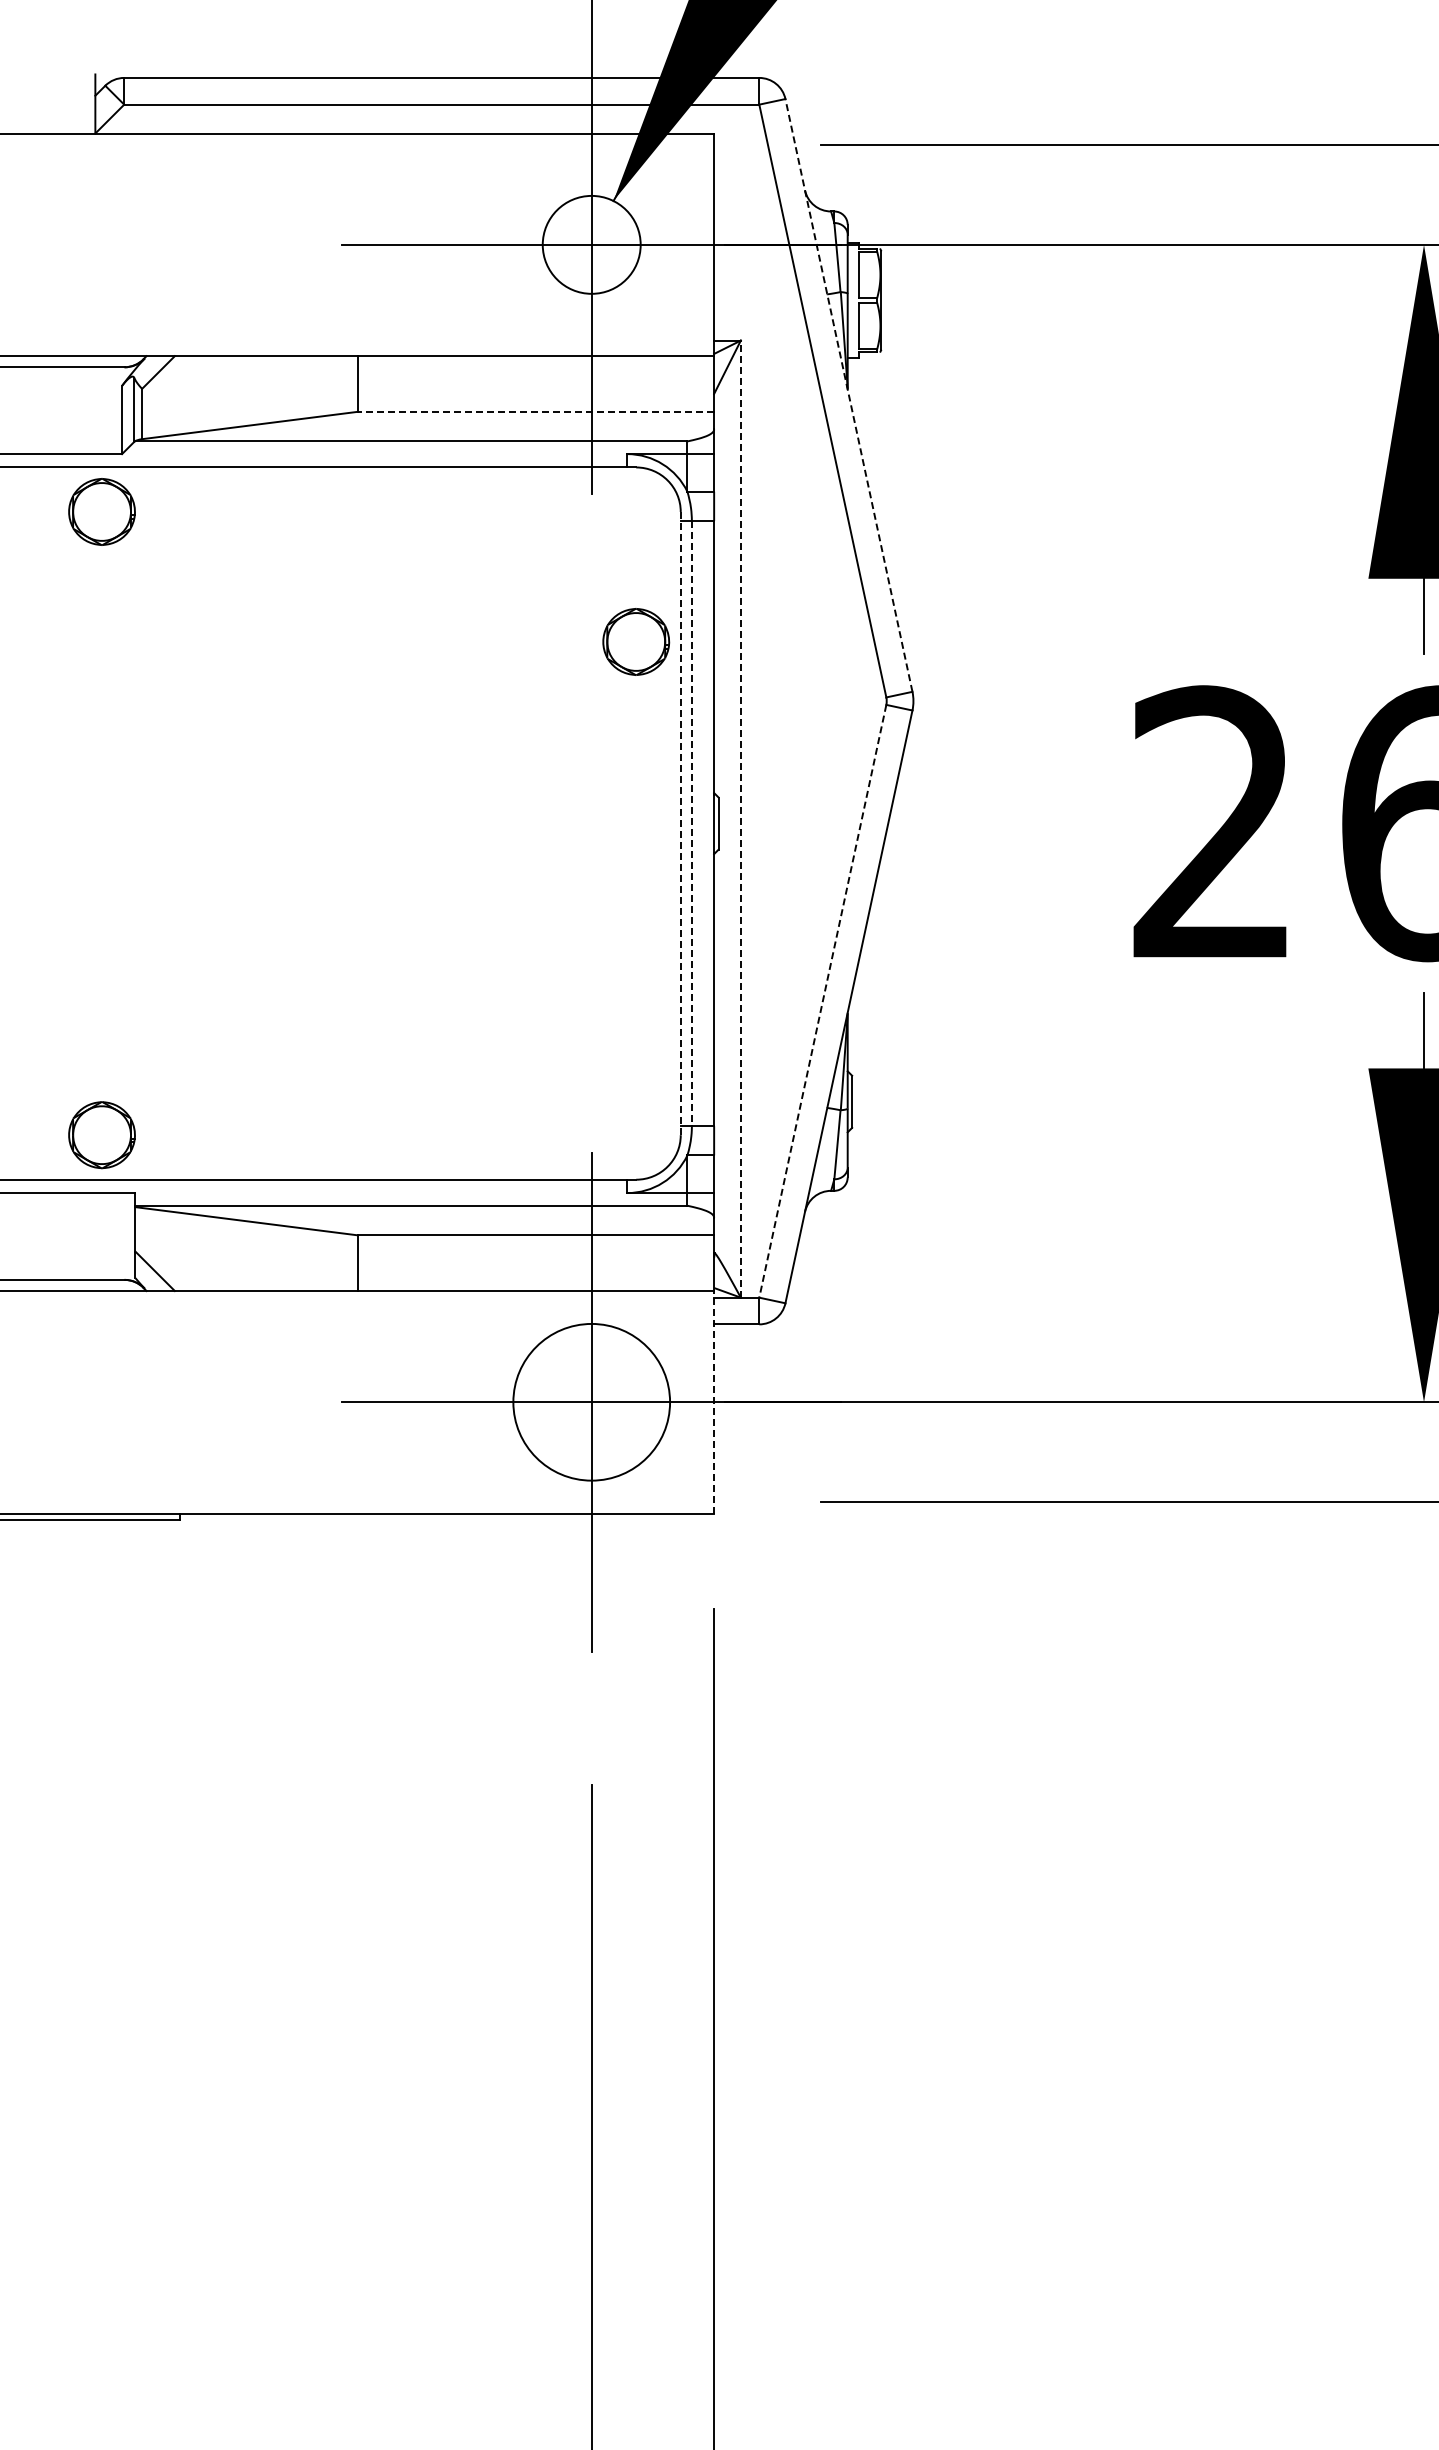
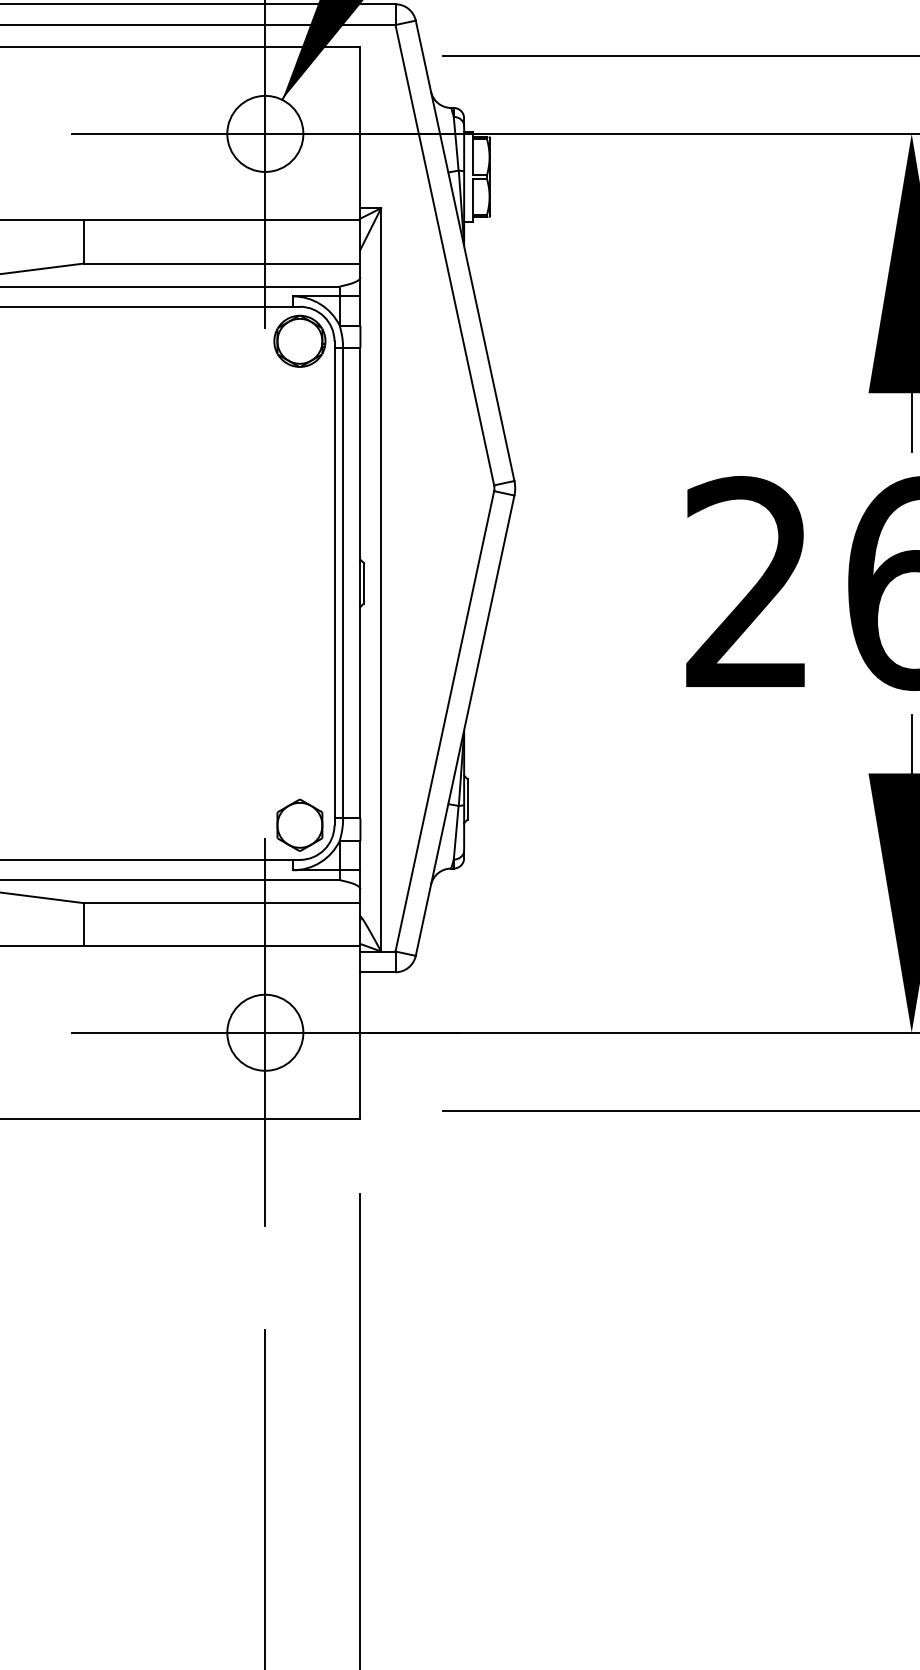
line: (848, 394) -> (464, 250), dashed -> solid
line: (535, 411) -> (221, 263), dashed -> solid
part: (636, 641) -> (300, 340), moved
line: (740, 819) -> (380, 580), dashed -> solid
line: (680, 823) -> (334, 583), dashed -> solid
line: (691, 823) -> (342, 583), dashed -> solid
line: (822, 1001) -> (444, 721), dashed -> solid
part: (636, 1135) -> (300, 825), added
line: (714, 1401) -> (360, 1032), dashed -> solid
circle: (591, 1402) -> (265, 1032), size x0.62

